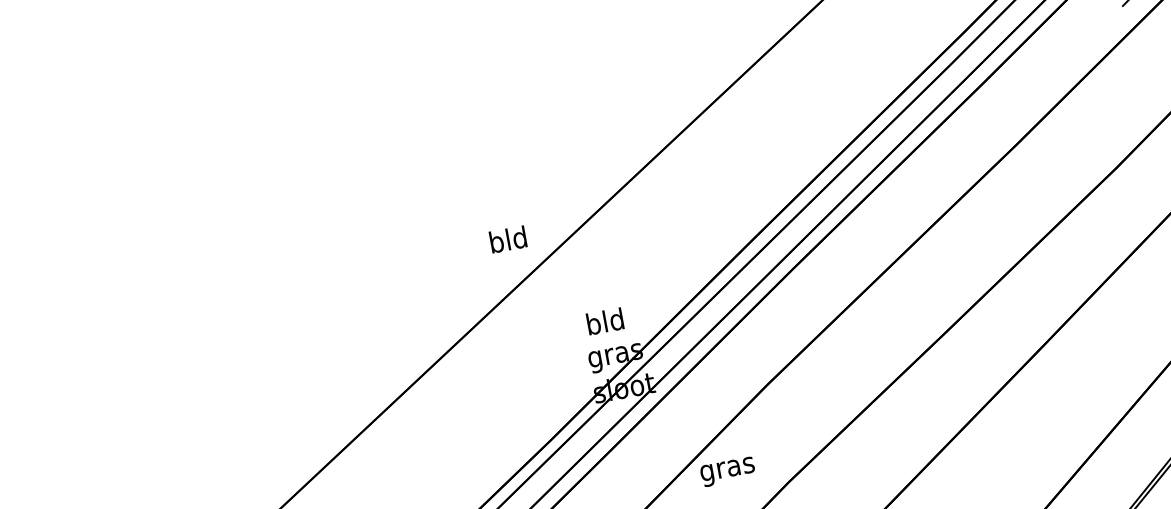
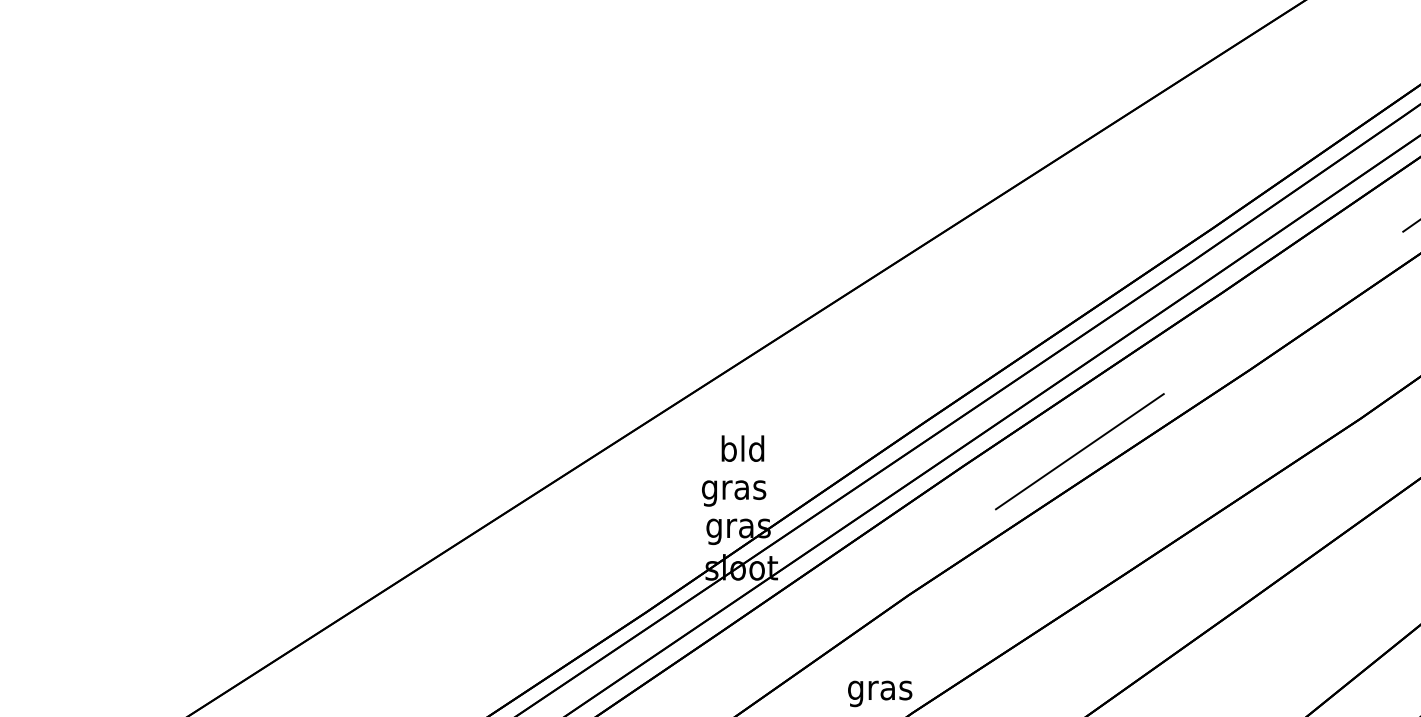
line: (887, 238) -> (1079, 451), added
text: (507, 239) -> (742, 448), moved
text: (606, 323) -> (734, 489), bld -> gras
text: (728, 471) -> (880, 693), moved

